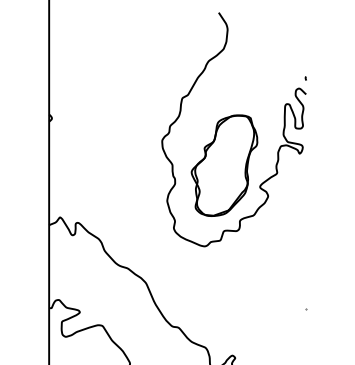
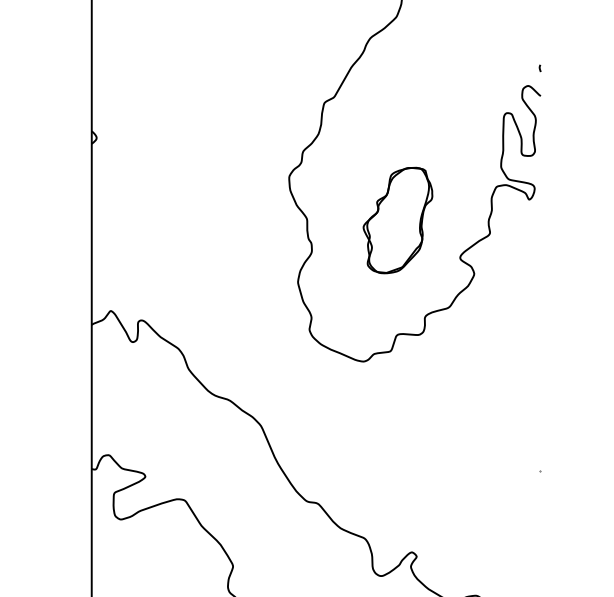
part: (224, 165) -> (397, 220), size x0.6

